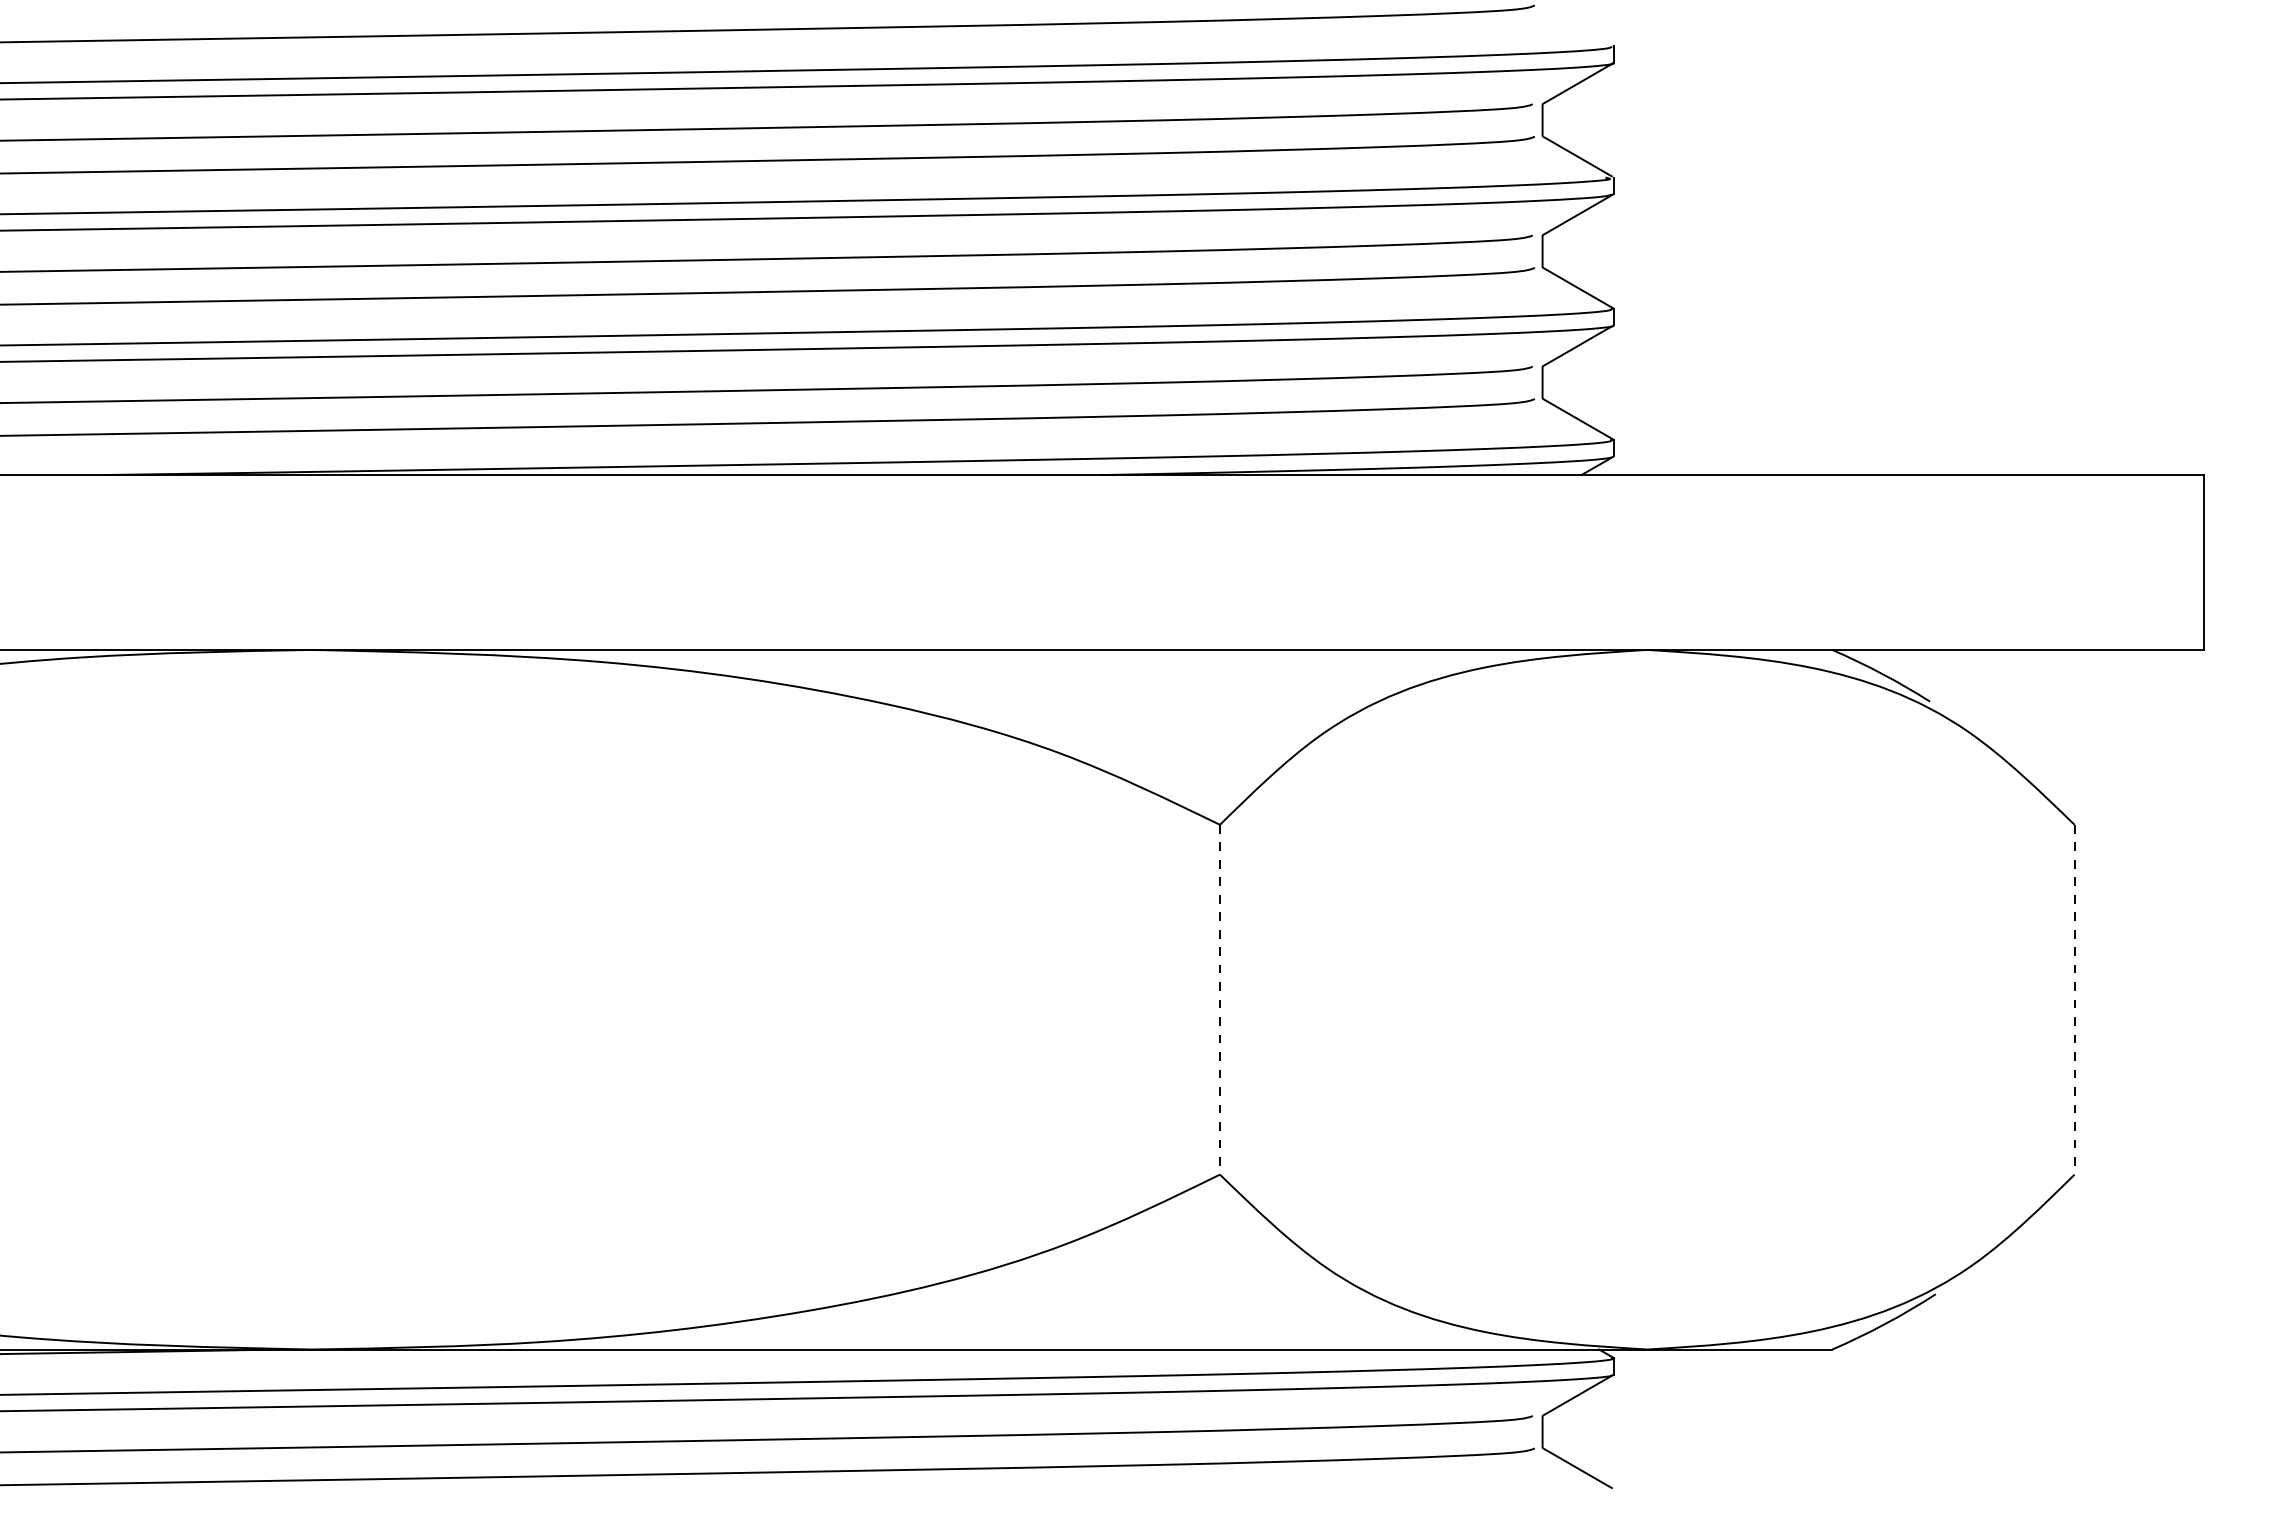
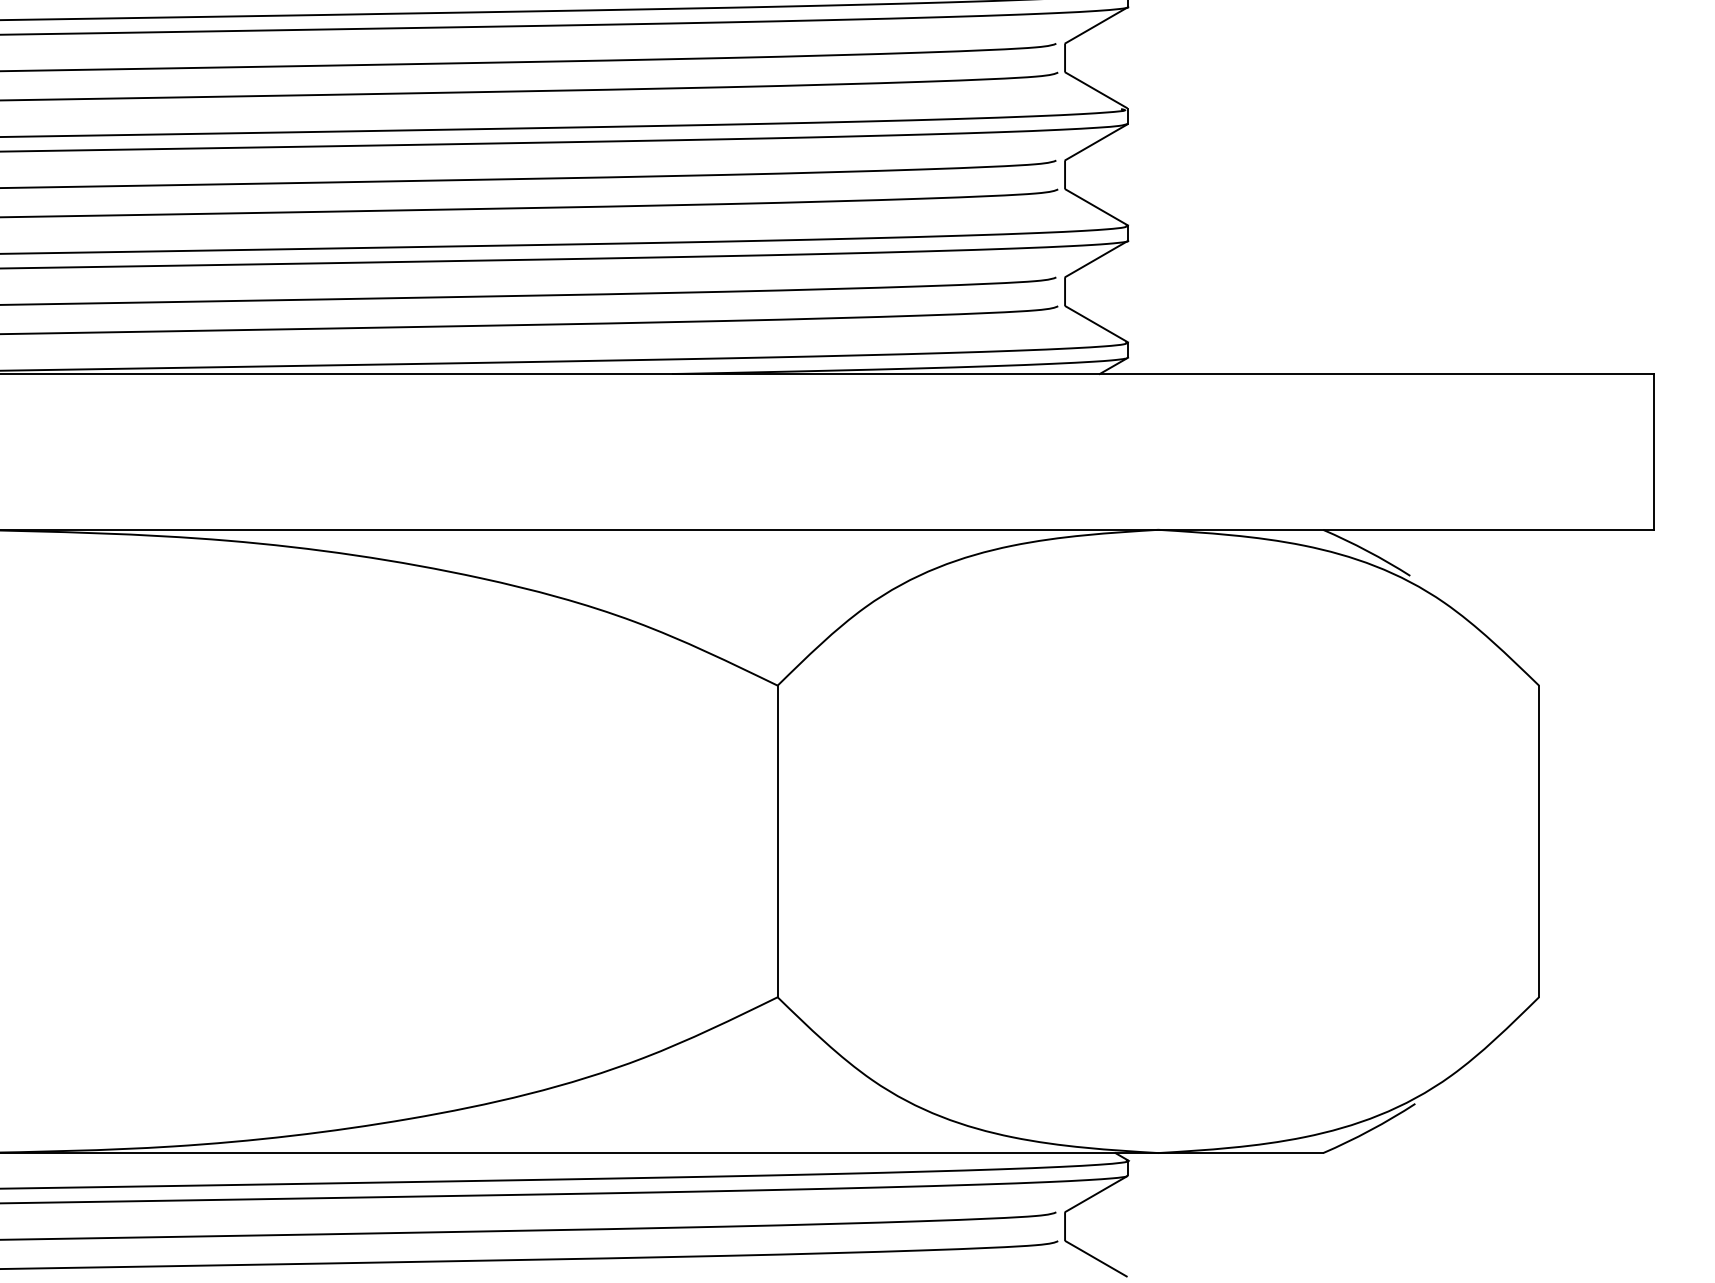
line: (1219, 999) -> (777, 841), dashed -> solid
line: (2074, 999) -> (1538, 841), dashed -> solid

